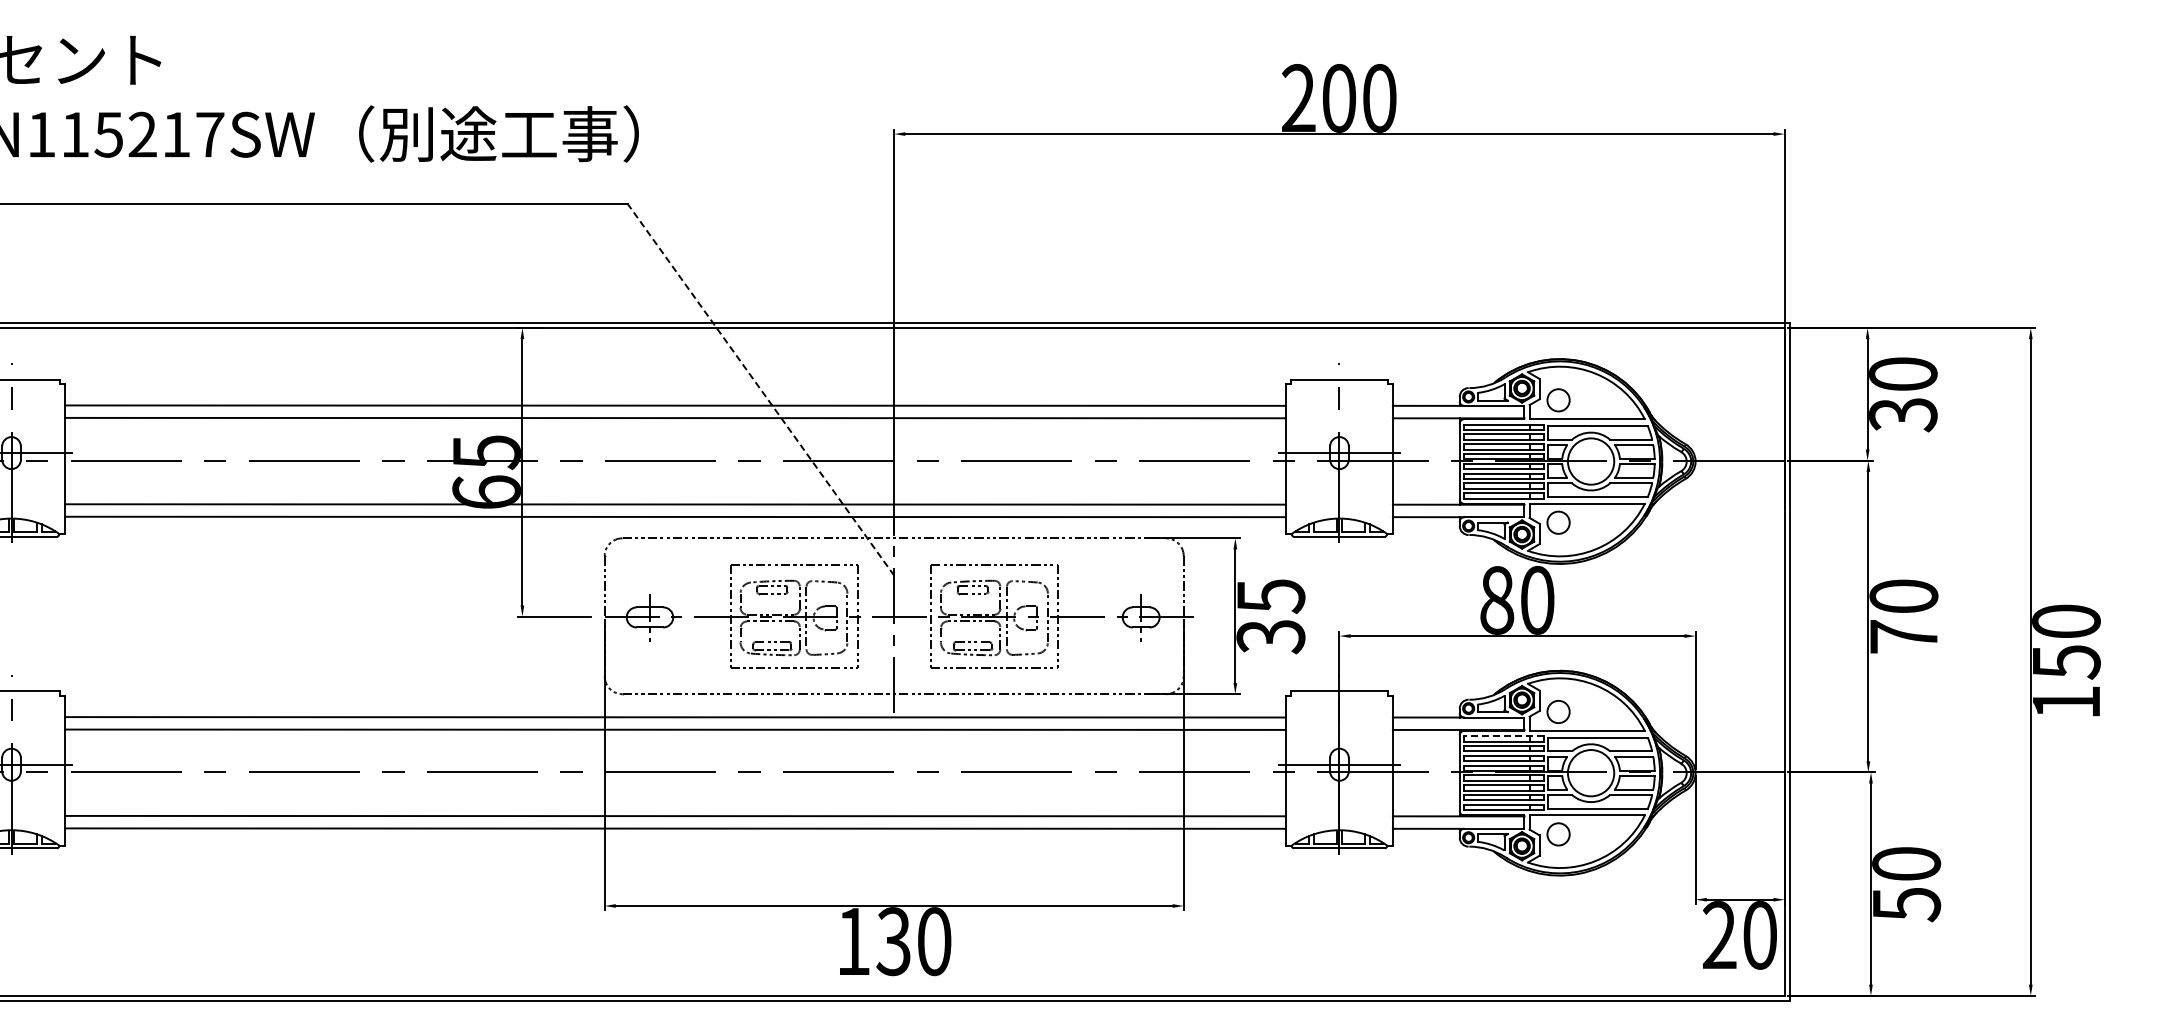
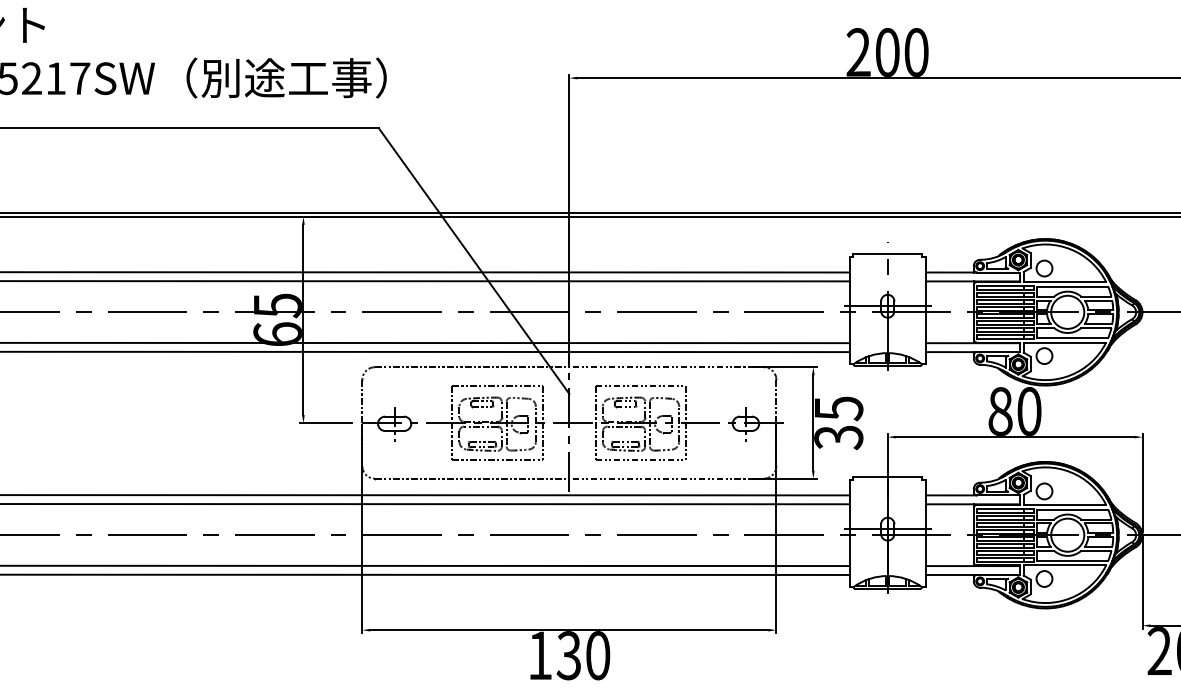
line: (760, 389) -> (473, 260), dashed -> solid
line: (1504, 736) -> (1005, 508), dashed -> solid

